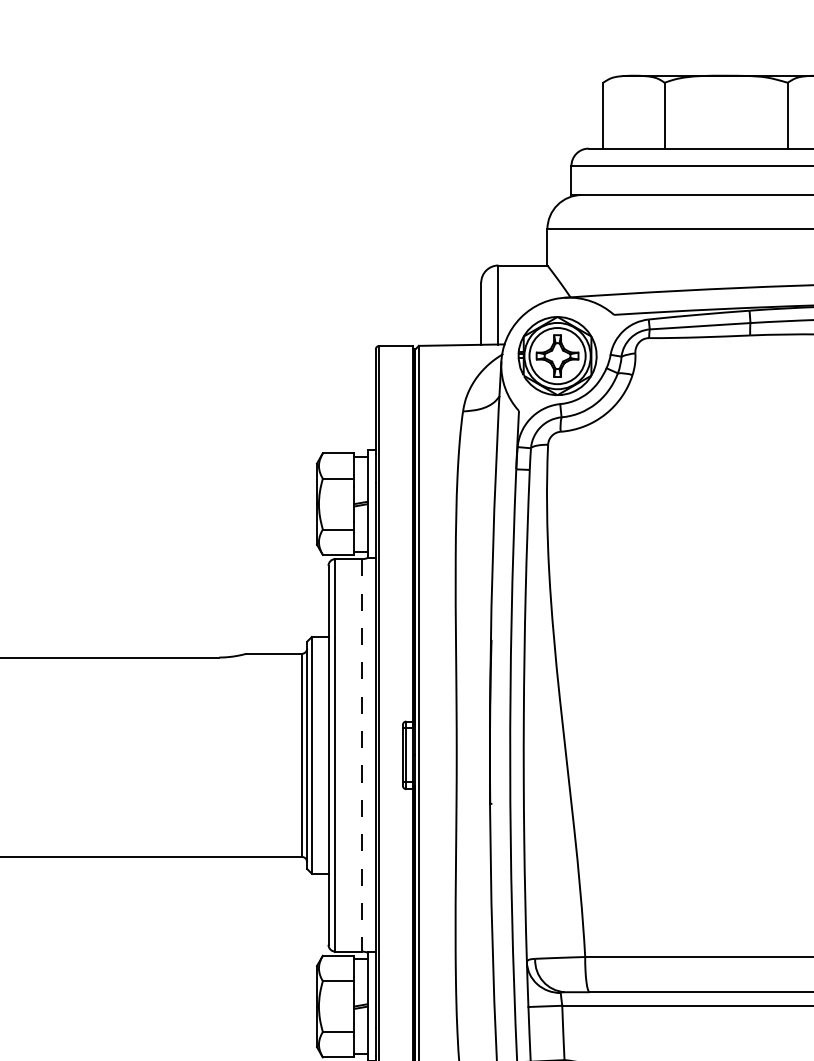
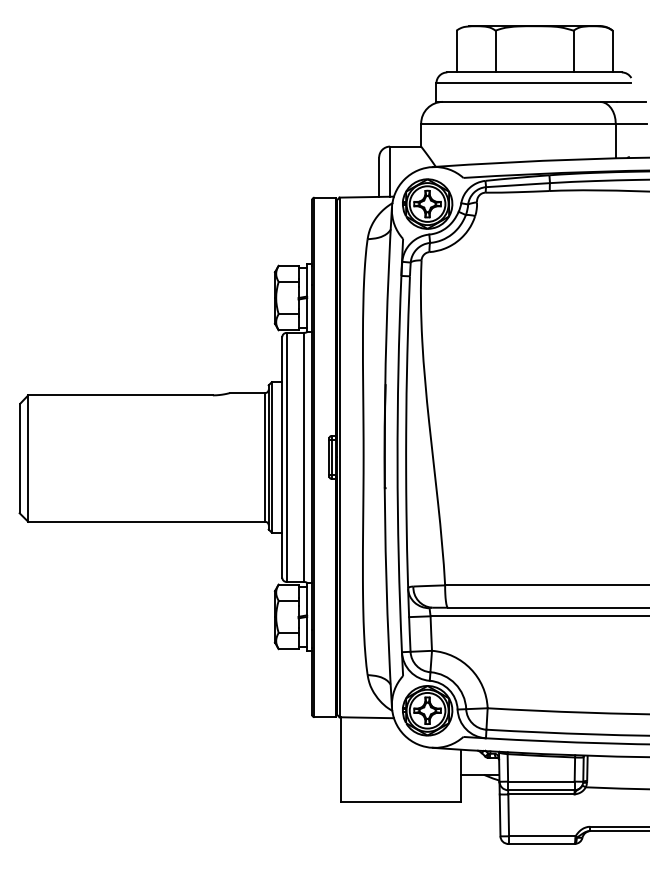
line: (361, 755) -> (303, 457), dashed -> solid

